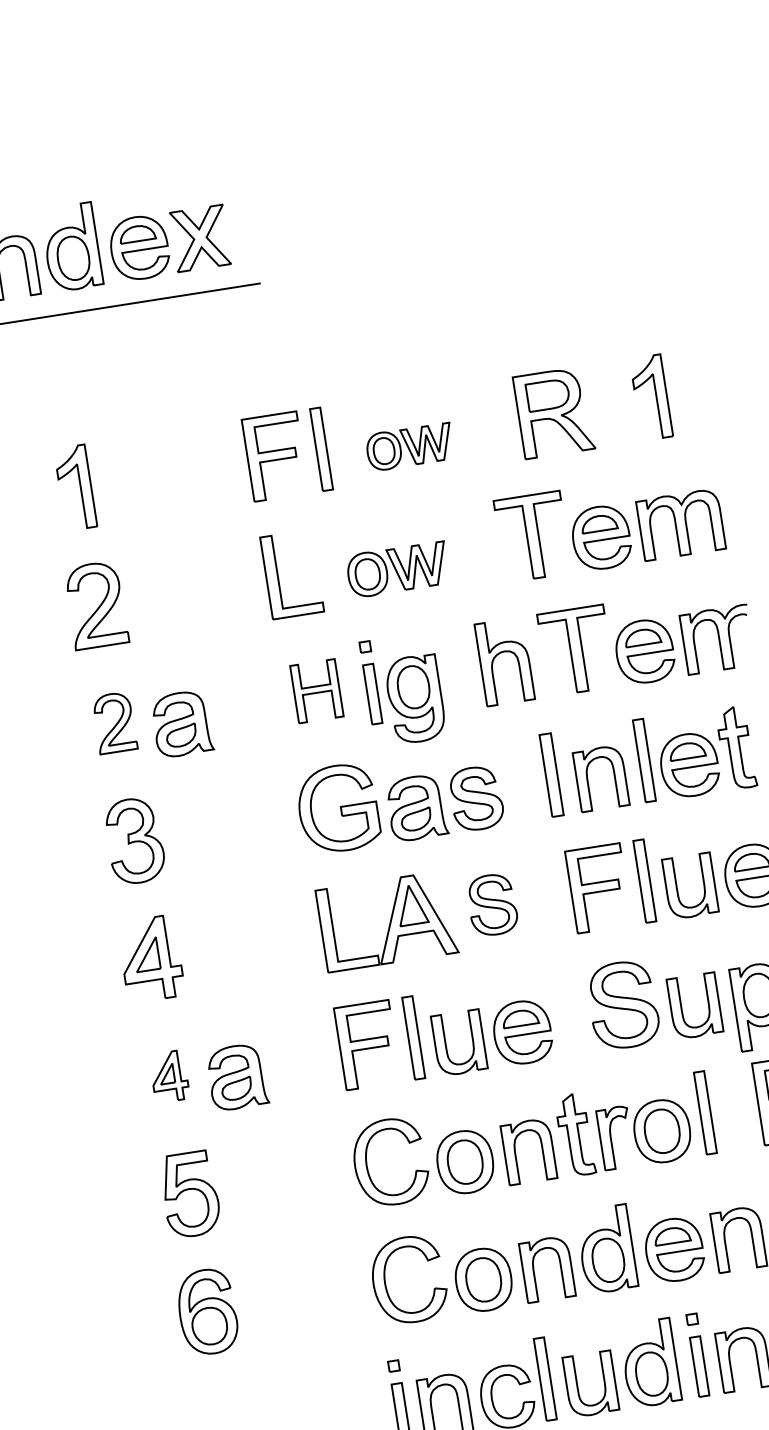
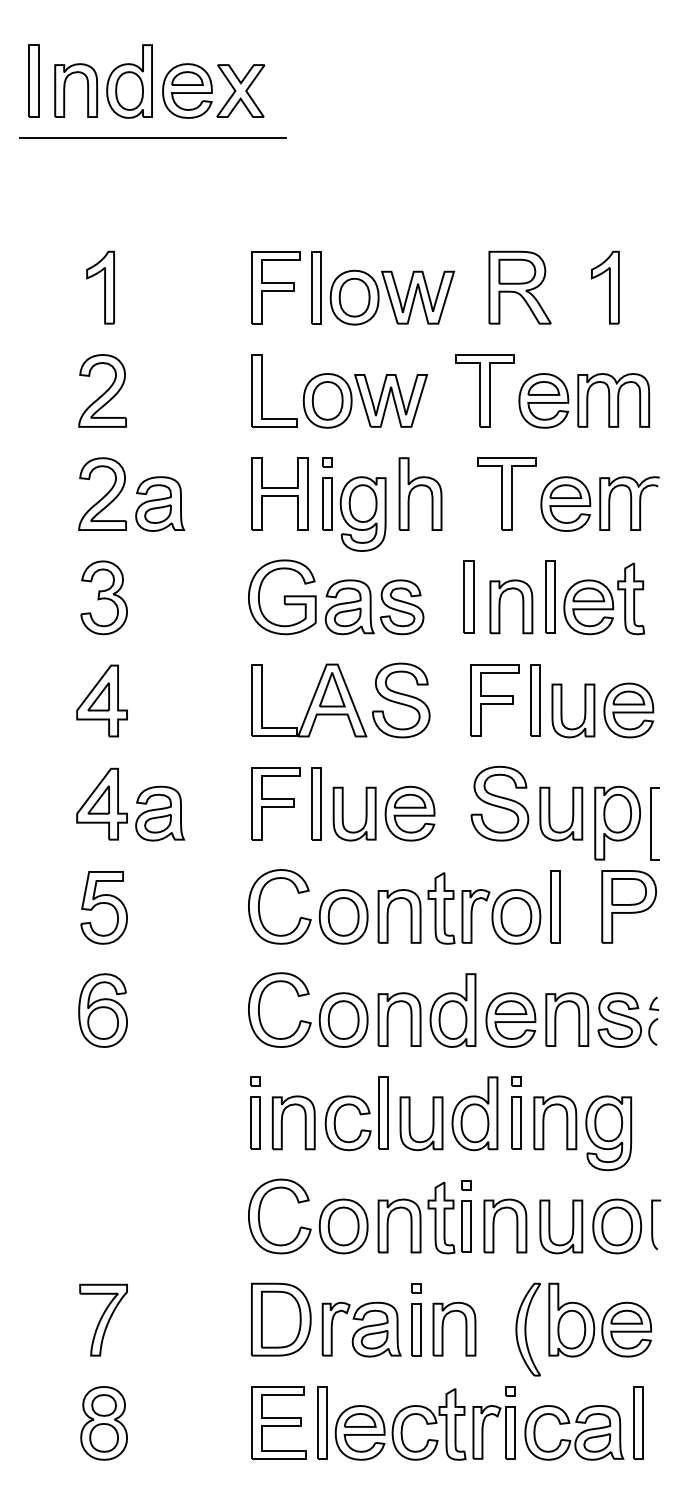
part: (409, 447) -> (391, 297), size x1.67
part: (397, 569) -> (365, 400), size x1.43
part: (503, 653) -> (420, 486), moved
part: (316, 690) -> (279, 493), size x1.43
part: (114, 722) -> (102, 493), size x1.43
part: (492, 904) -> (401, 700), size x1.43
part: (168, 1076) -> (101, 803), size x1.67

